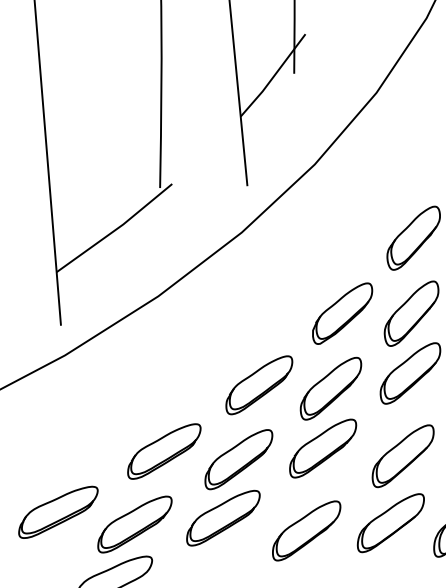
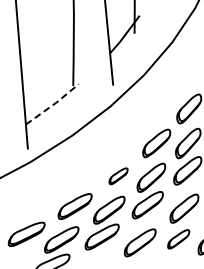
line: (116, 228) -> (53, 104), solid -> dashed
part: (259, 385) -> (118, 176), size x0.6
part: (390, 523) -> (178, 239), size x0.7

